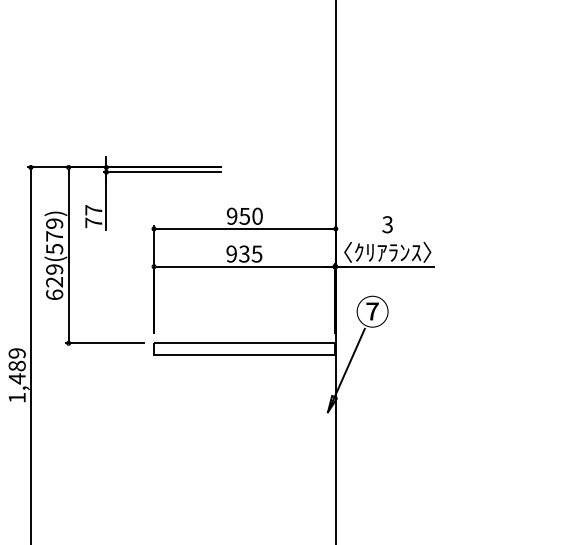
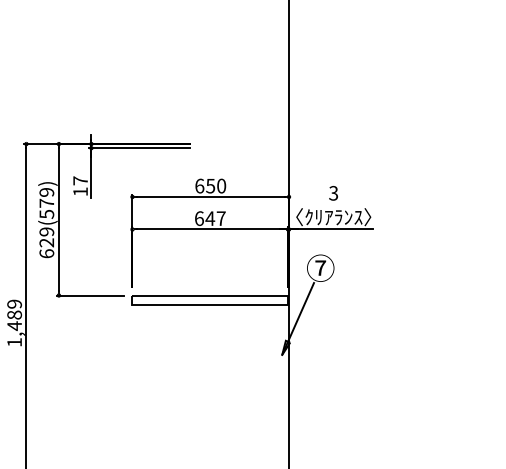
text: (231, 215) -> (199, 185), 950 -> 650
text: (93, 222) -> (80, 191), 77 -> 17
text: (243, 253) -> (209, 218), 935 -> 647

